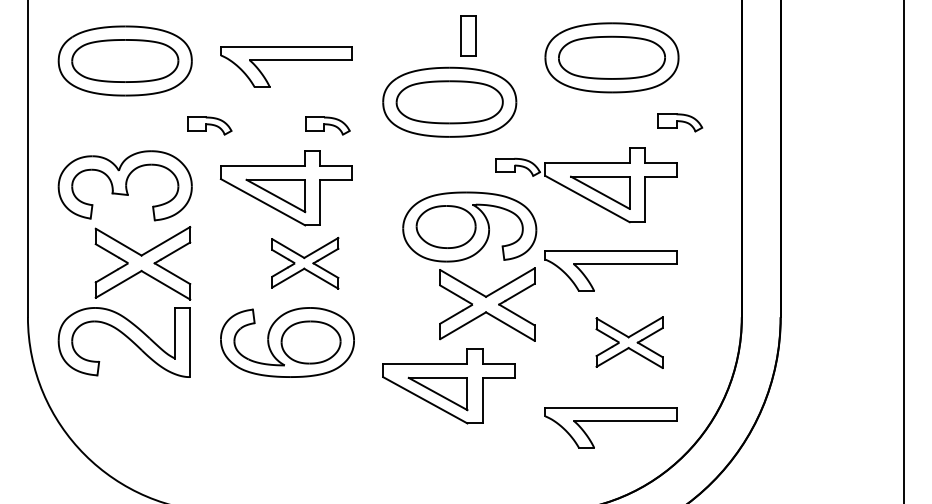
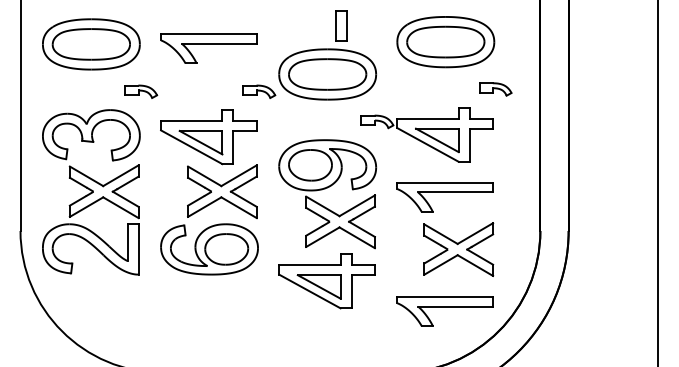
part: (209, 125) -> (141, 91), moved
part: (327, 125) -> (259, 91), moved
part: (467, 259) -> (326, 188), moved
part: (305, 263) -> (222, 191), size x1.43
part: (629, 342) -> (458, 249), size x1.43

